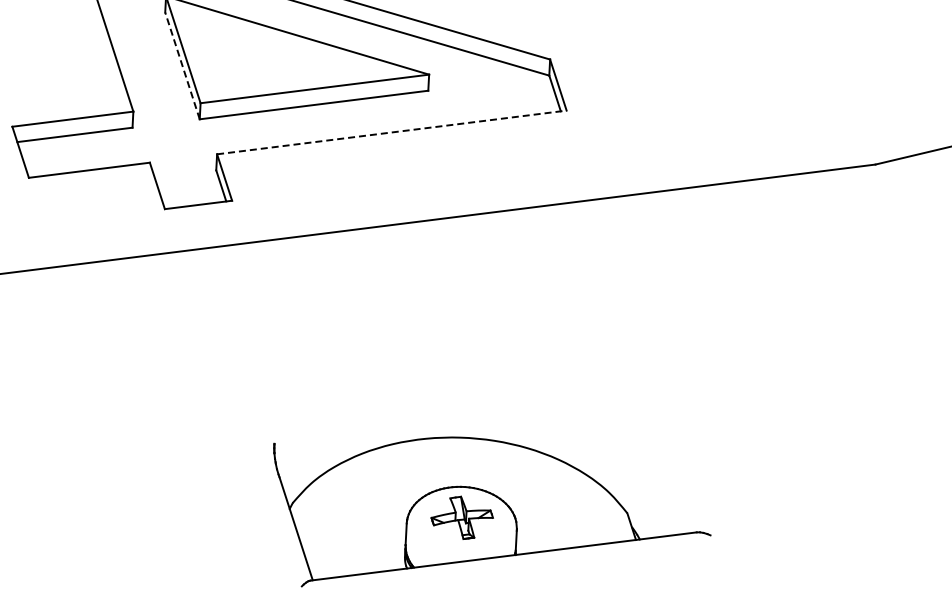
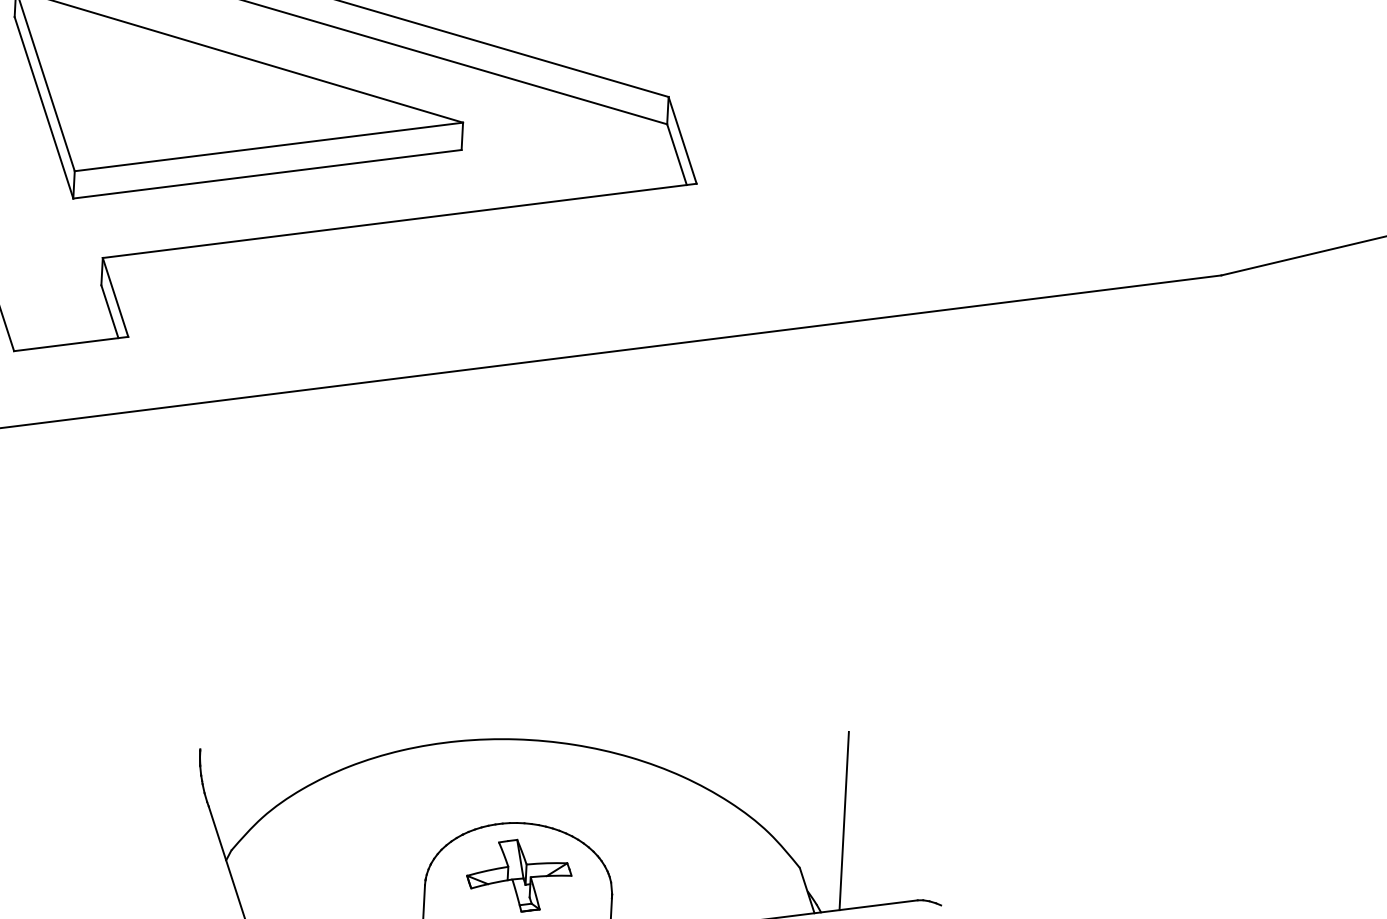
line: (182, 65) -> (44, 107), dashed -> solid
line: (392, 132) -> (400, 220), dashed -> solid
line: (653, 485) -> (844, 820), added

